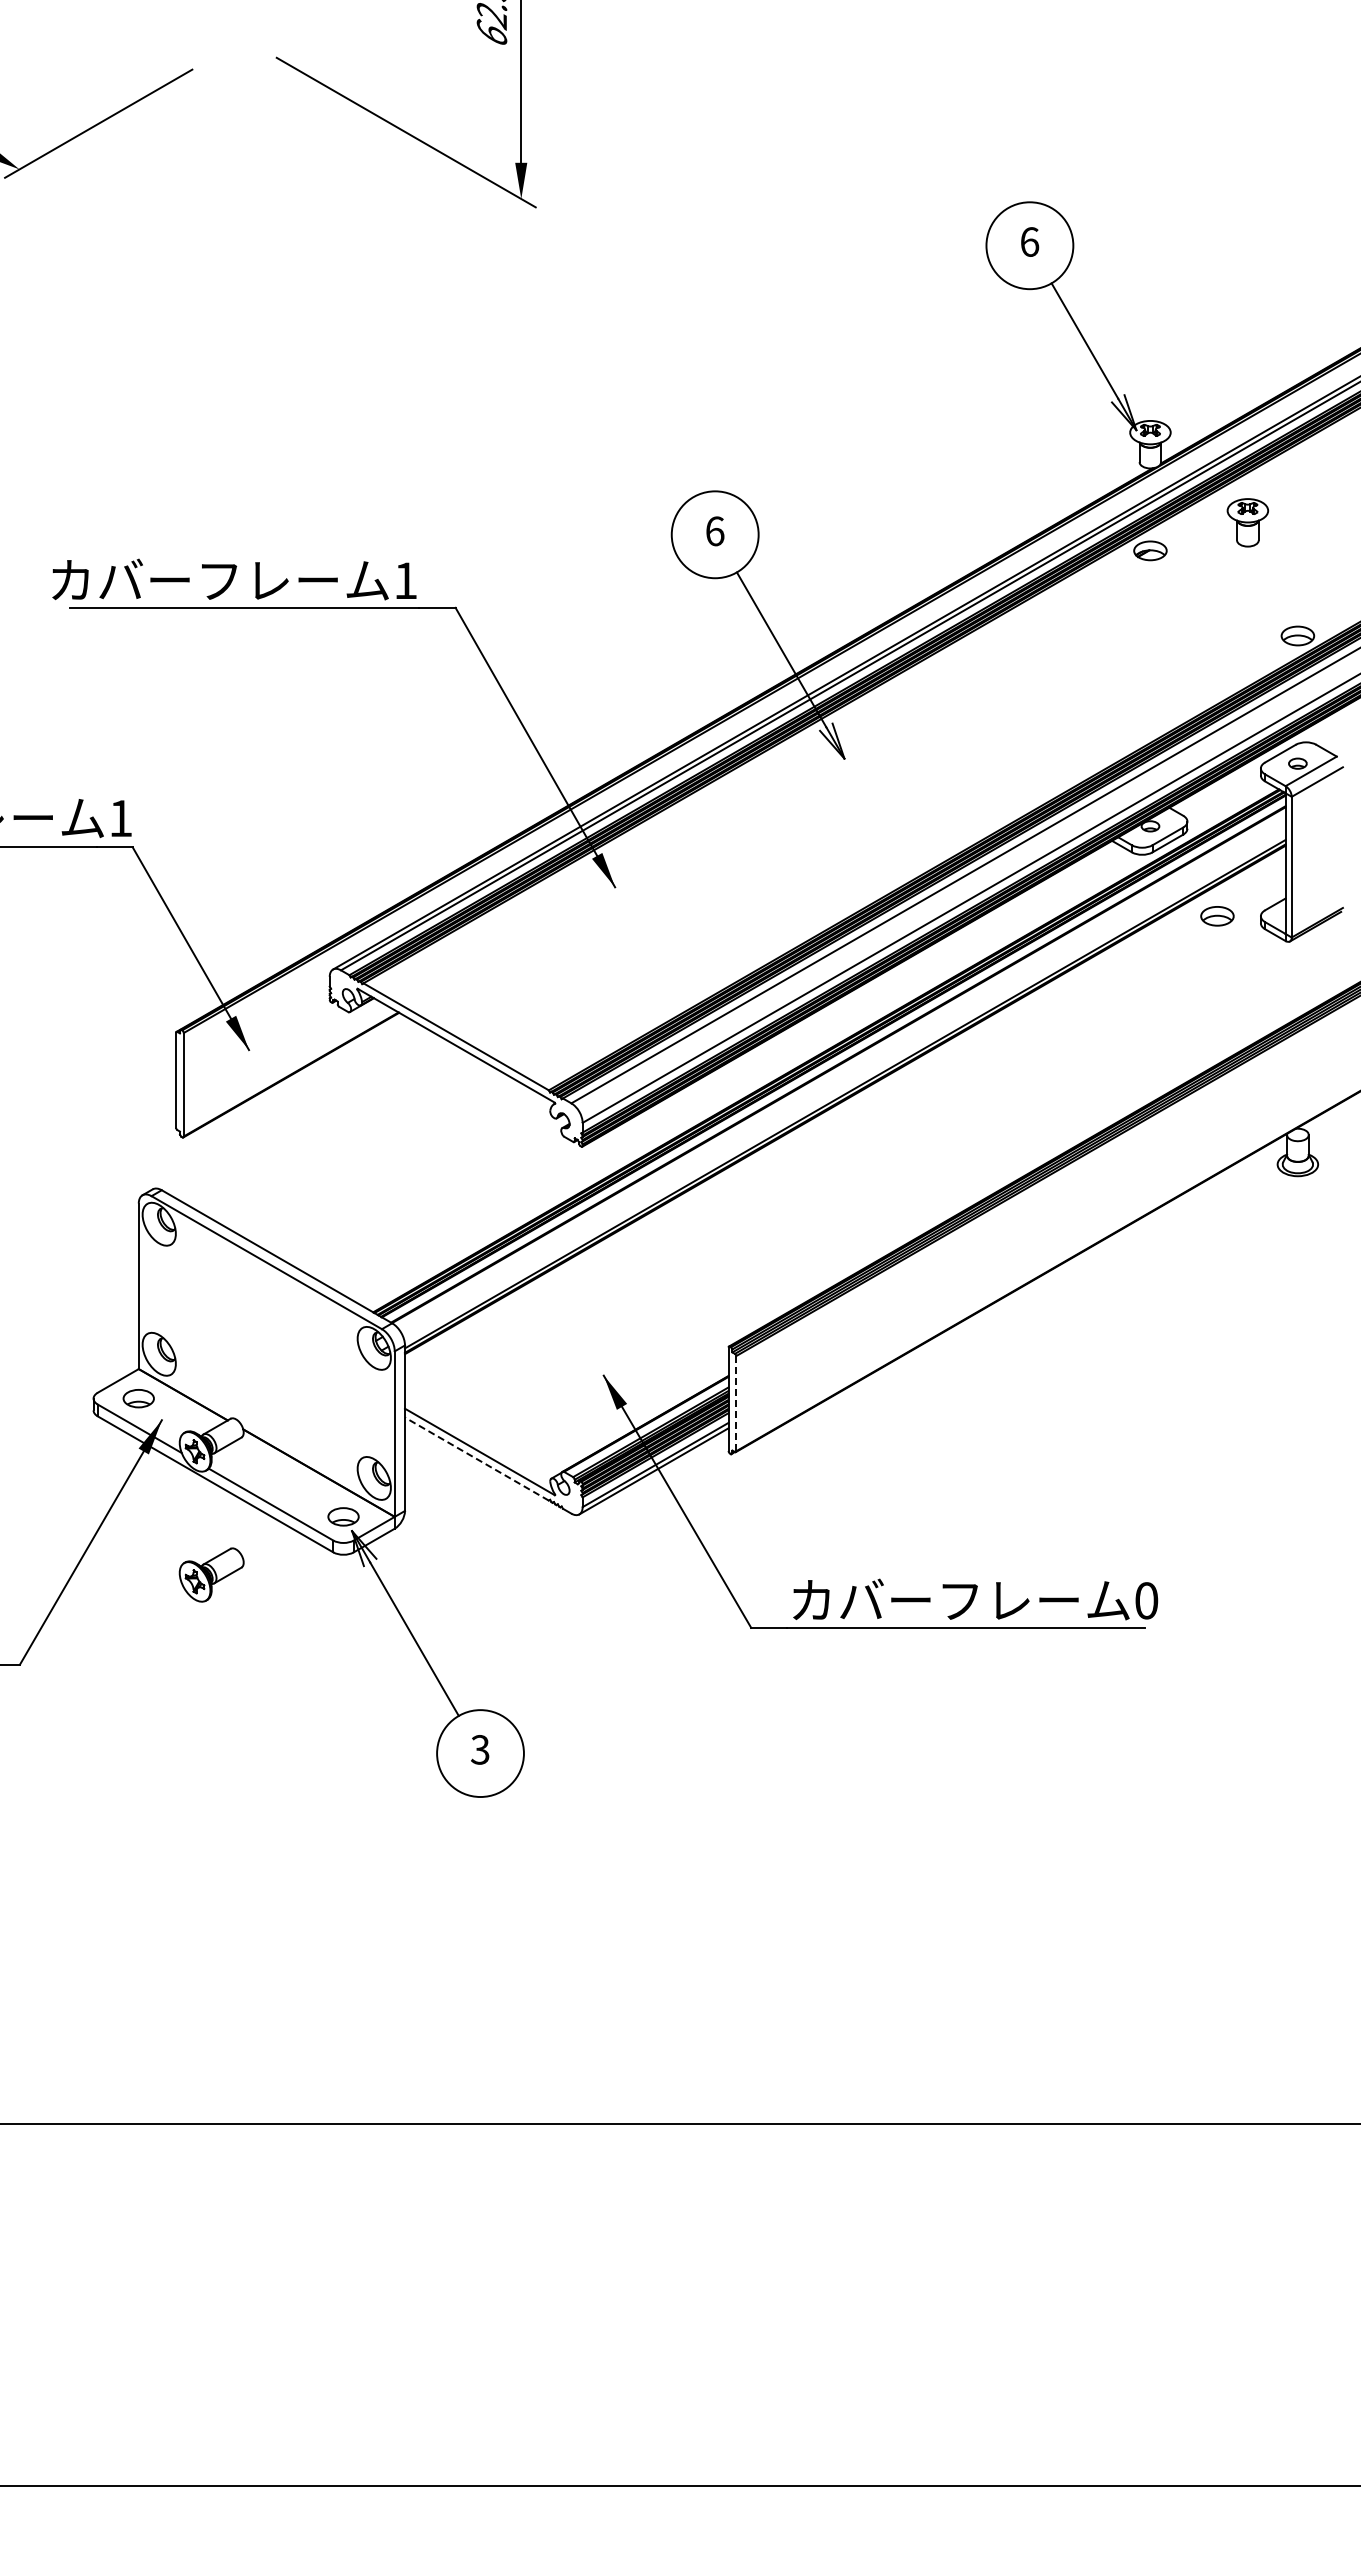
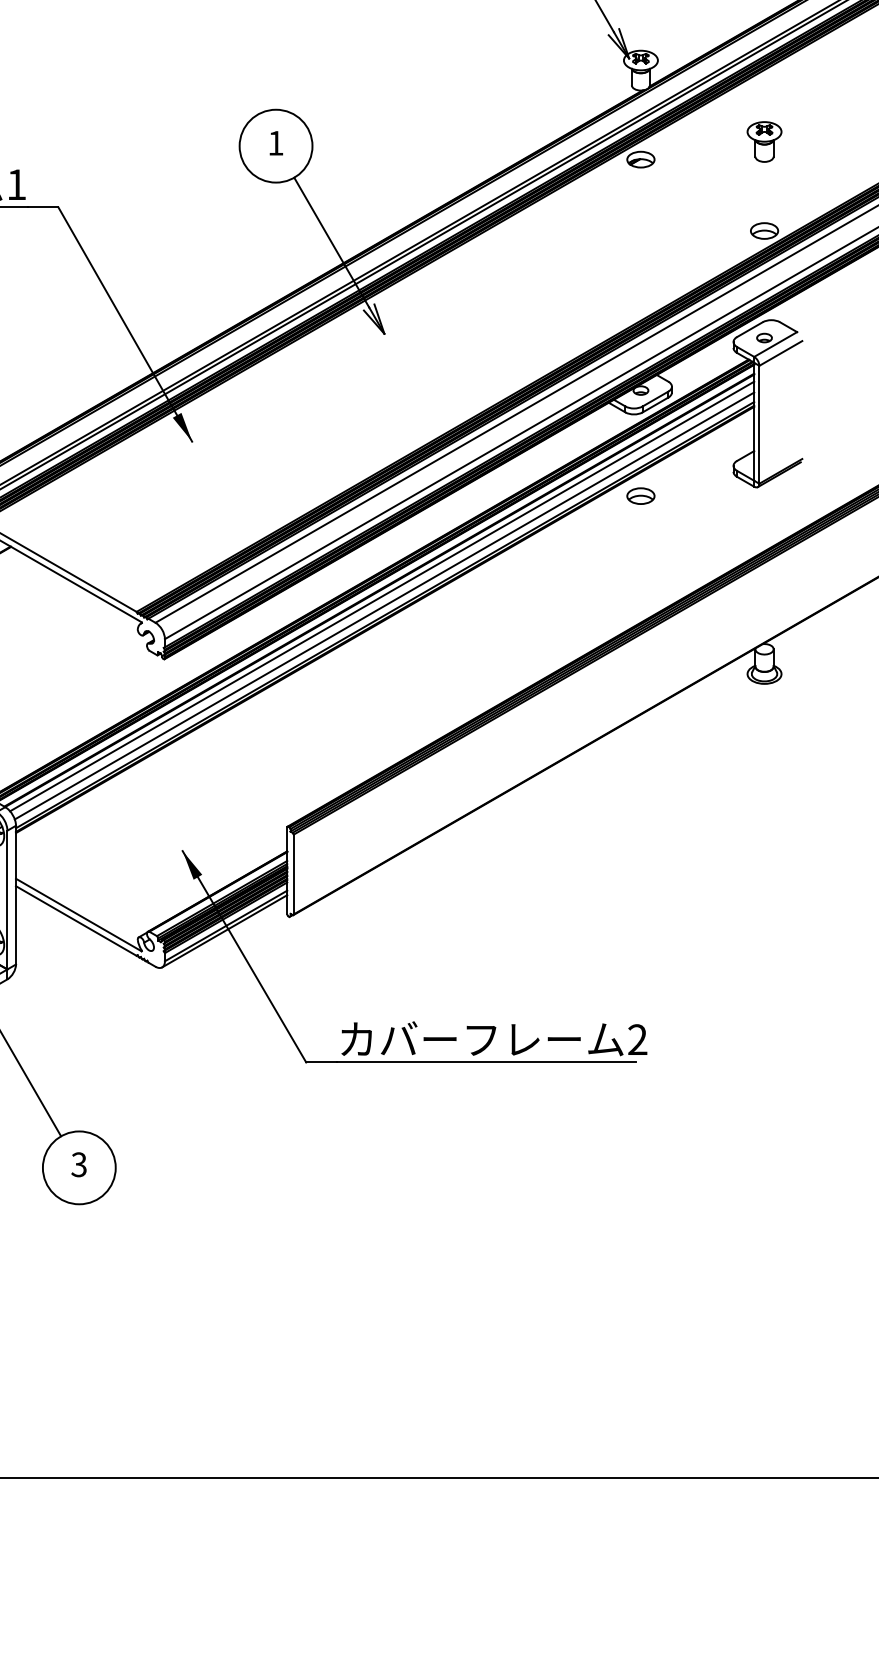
part: (1247, 522) -> (764, 141), moved
text: (715, 531) -> (276, 143), 6 -> 1
part: (1217, 916) -> (640, 496), moved
line: (841, 1071) -> (381, 596), added
line: (844, 1082) -> (384, 605), added
line: (736, 1403) -> (293, 874), dashed -> solid
line: (476, 1458) -> (75, 920), dashed -> solid
text: (1146, 1600) -> (637, 1039), 0 -> 2

